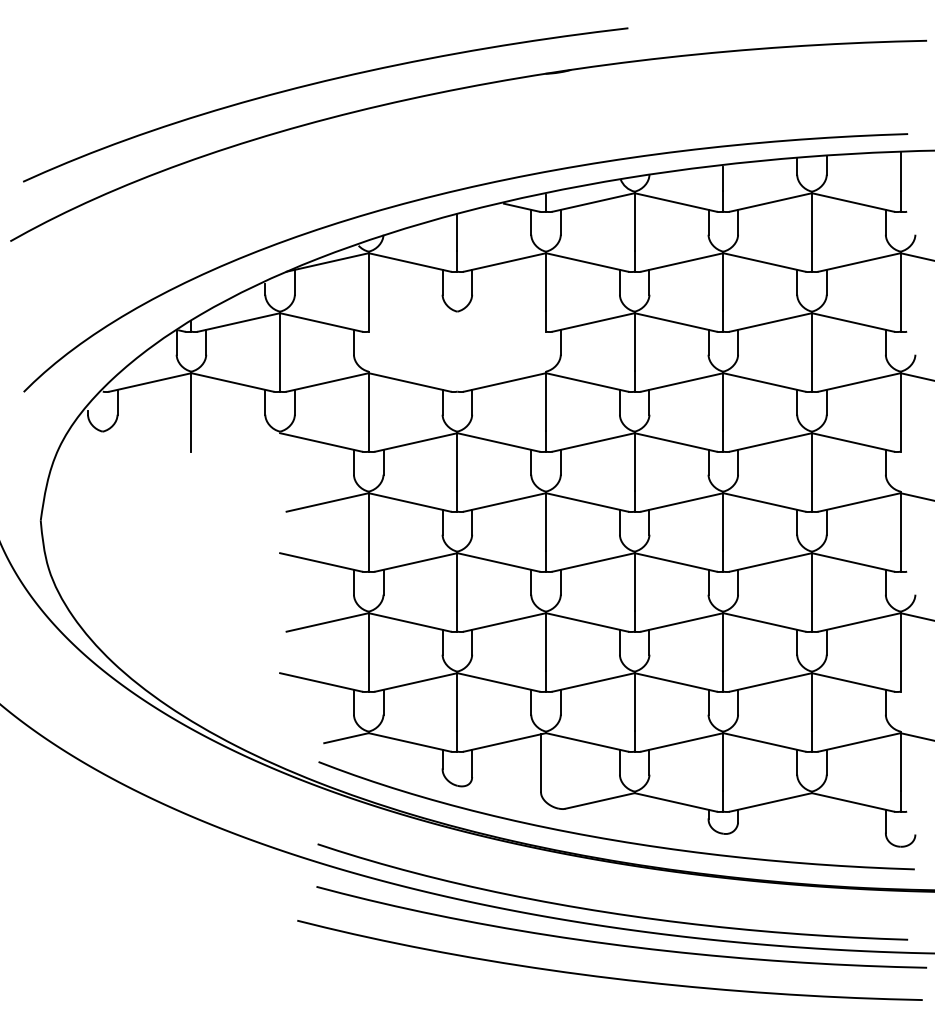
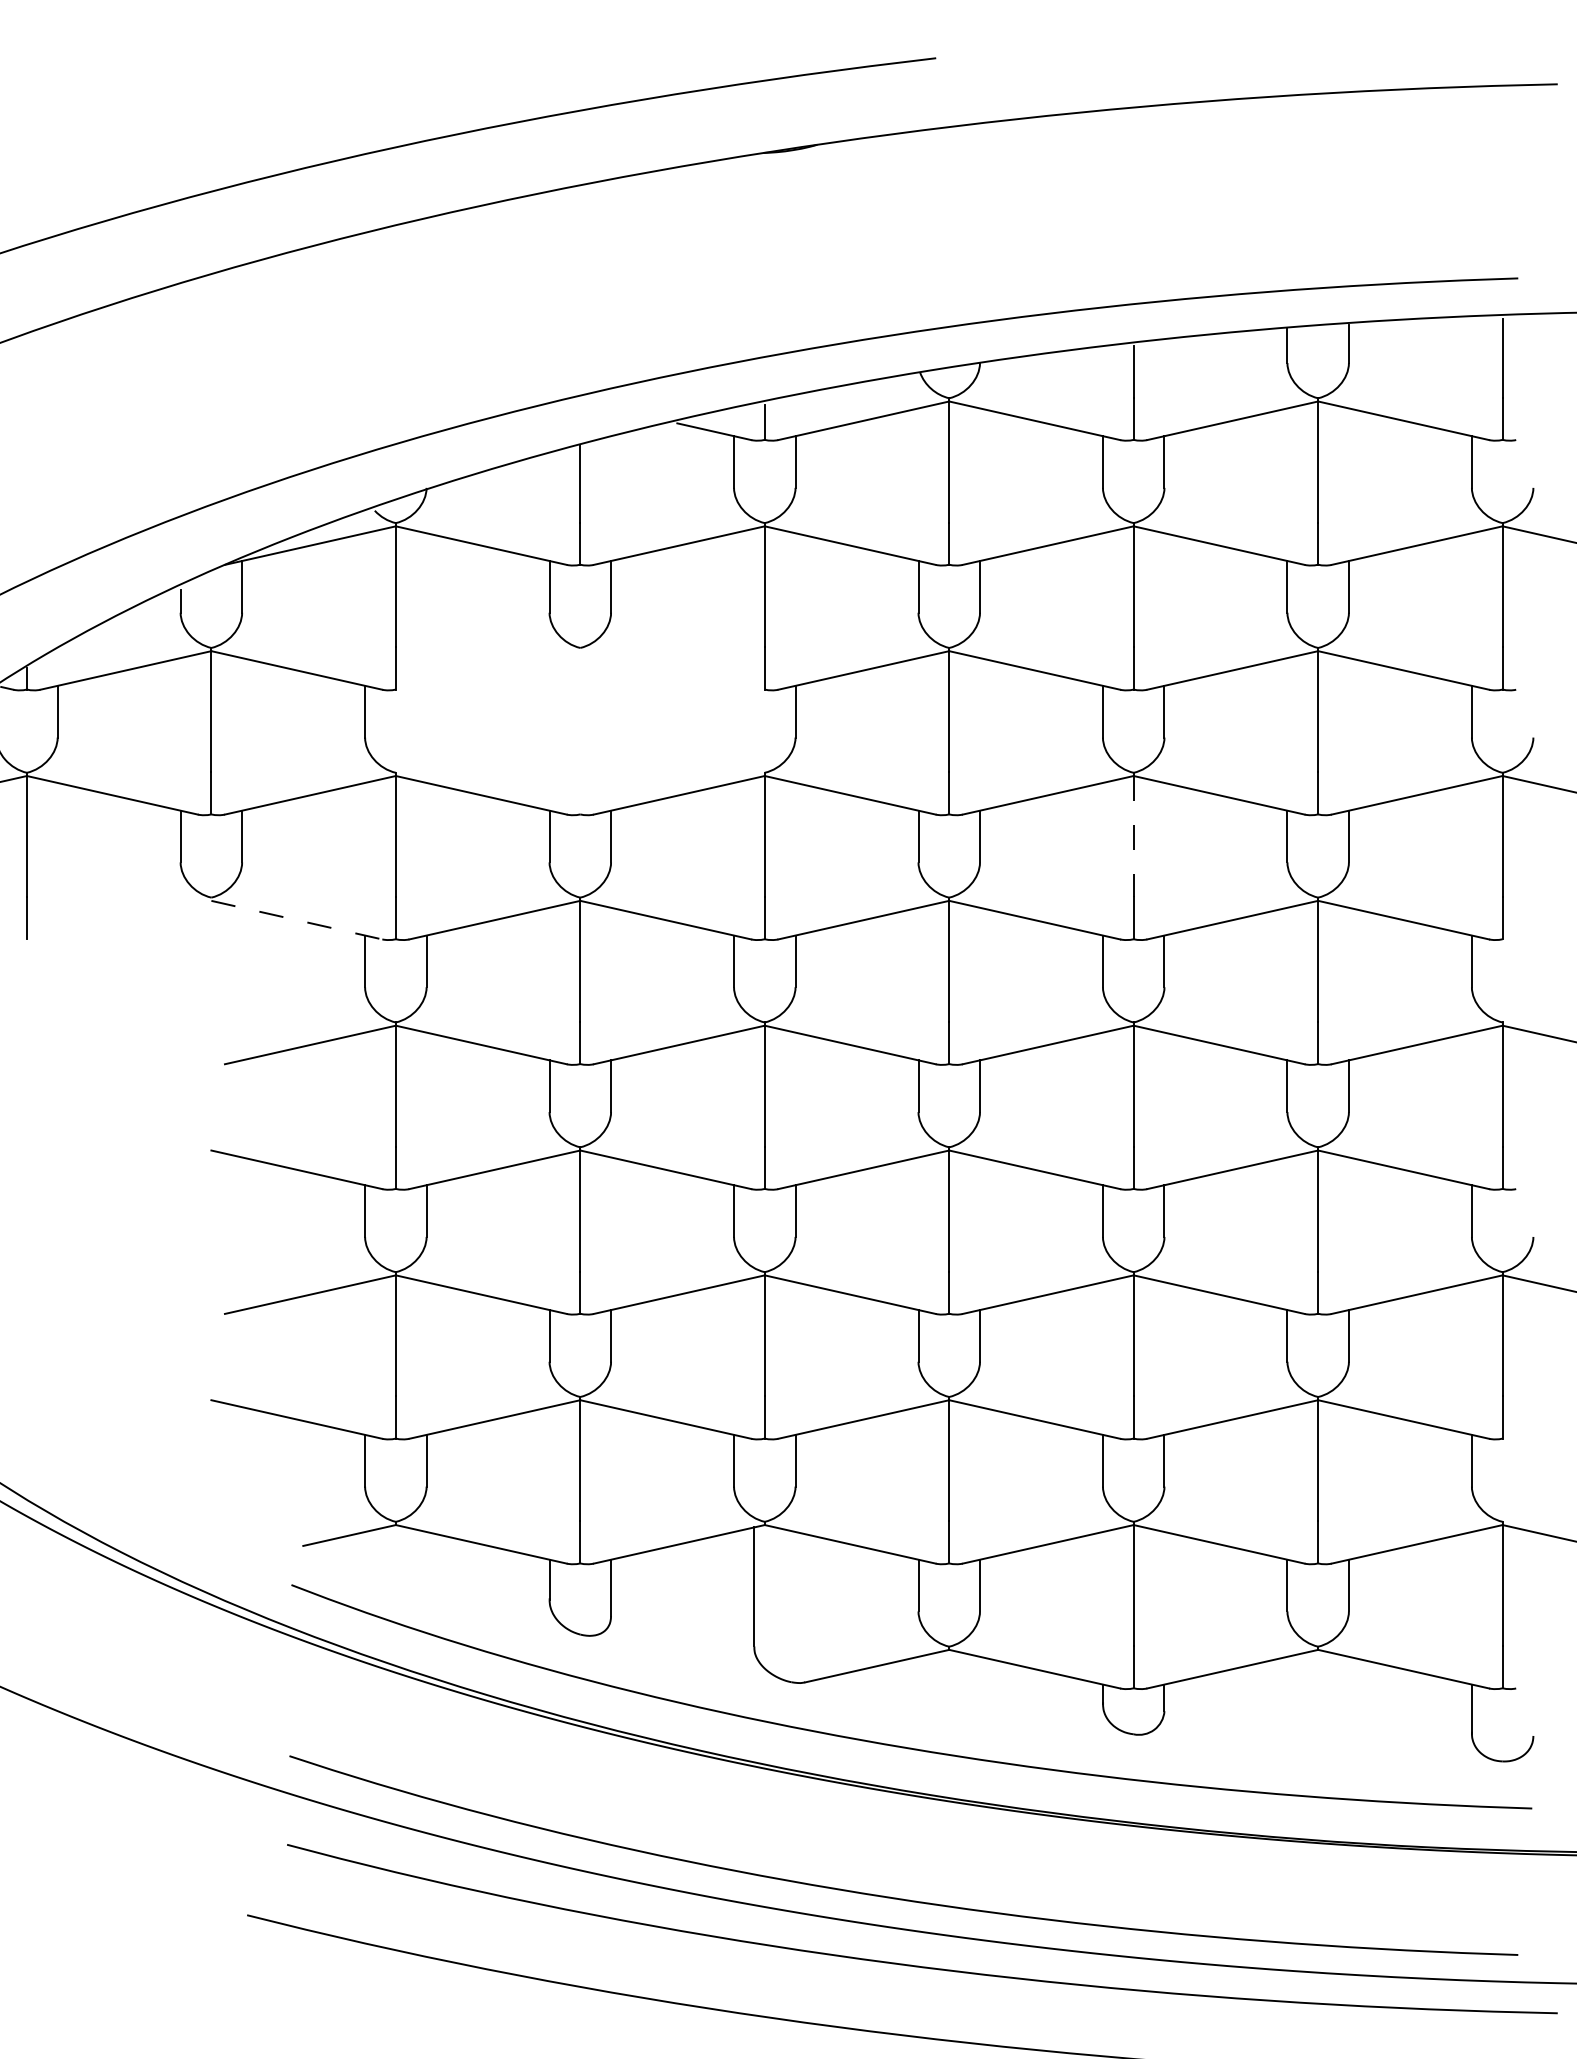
line: (723, 402) -> (1134, 836), solid -> dashed
line: (321, 442) -> (297, 920), solid -> dashed

